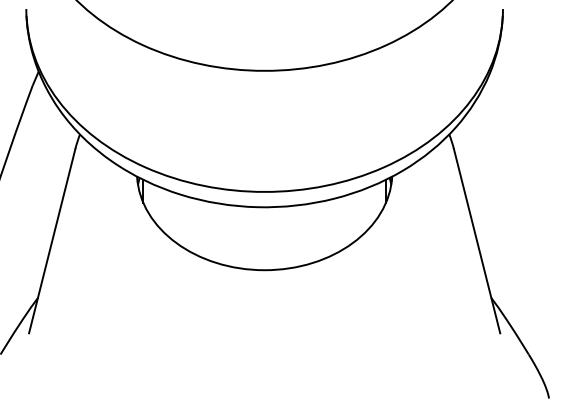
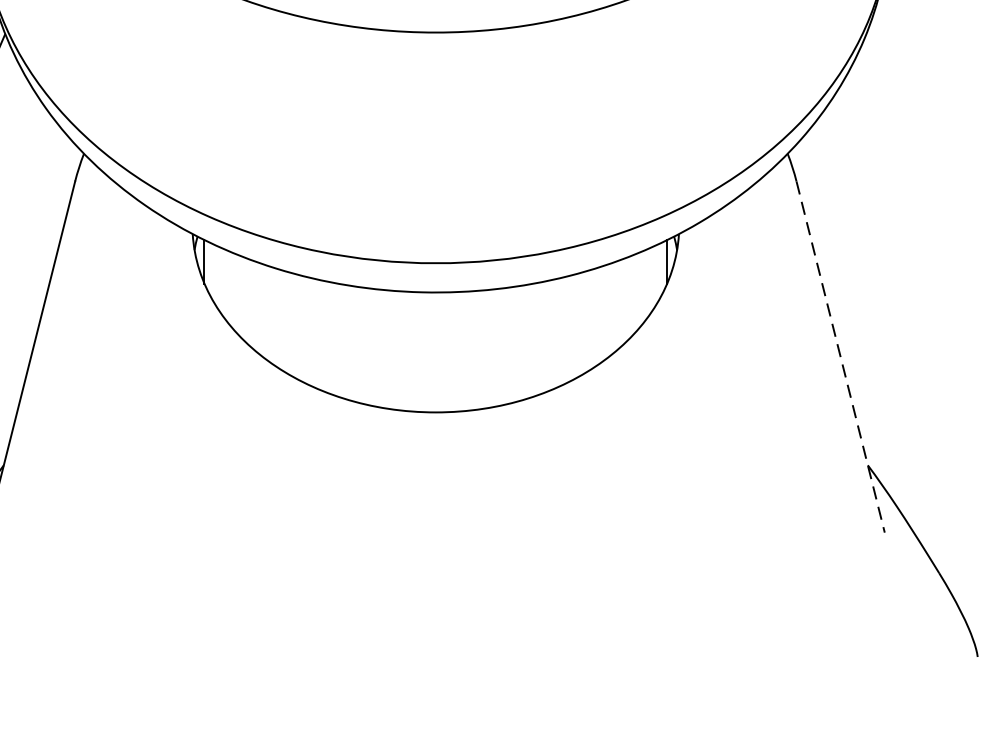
line: (477, 241) -> (841, 357), solid -> dashed

